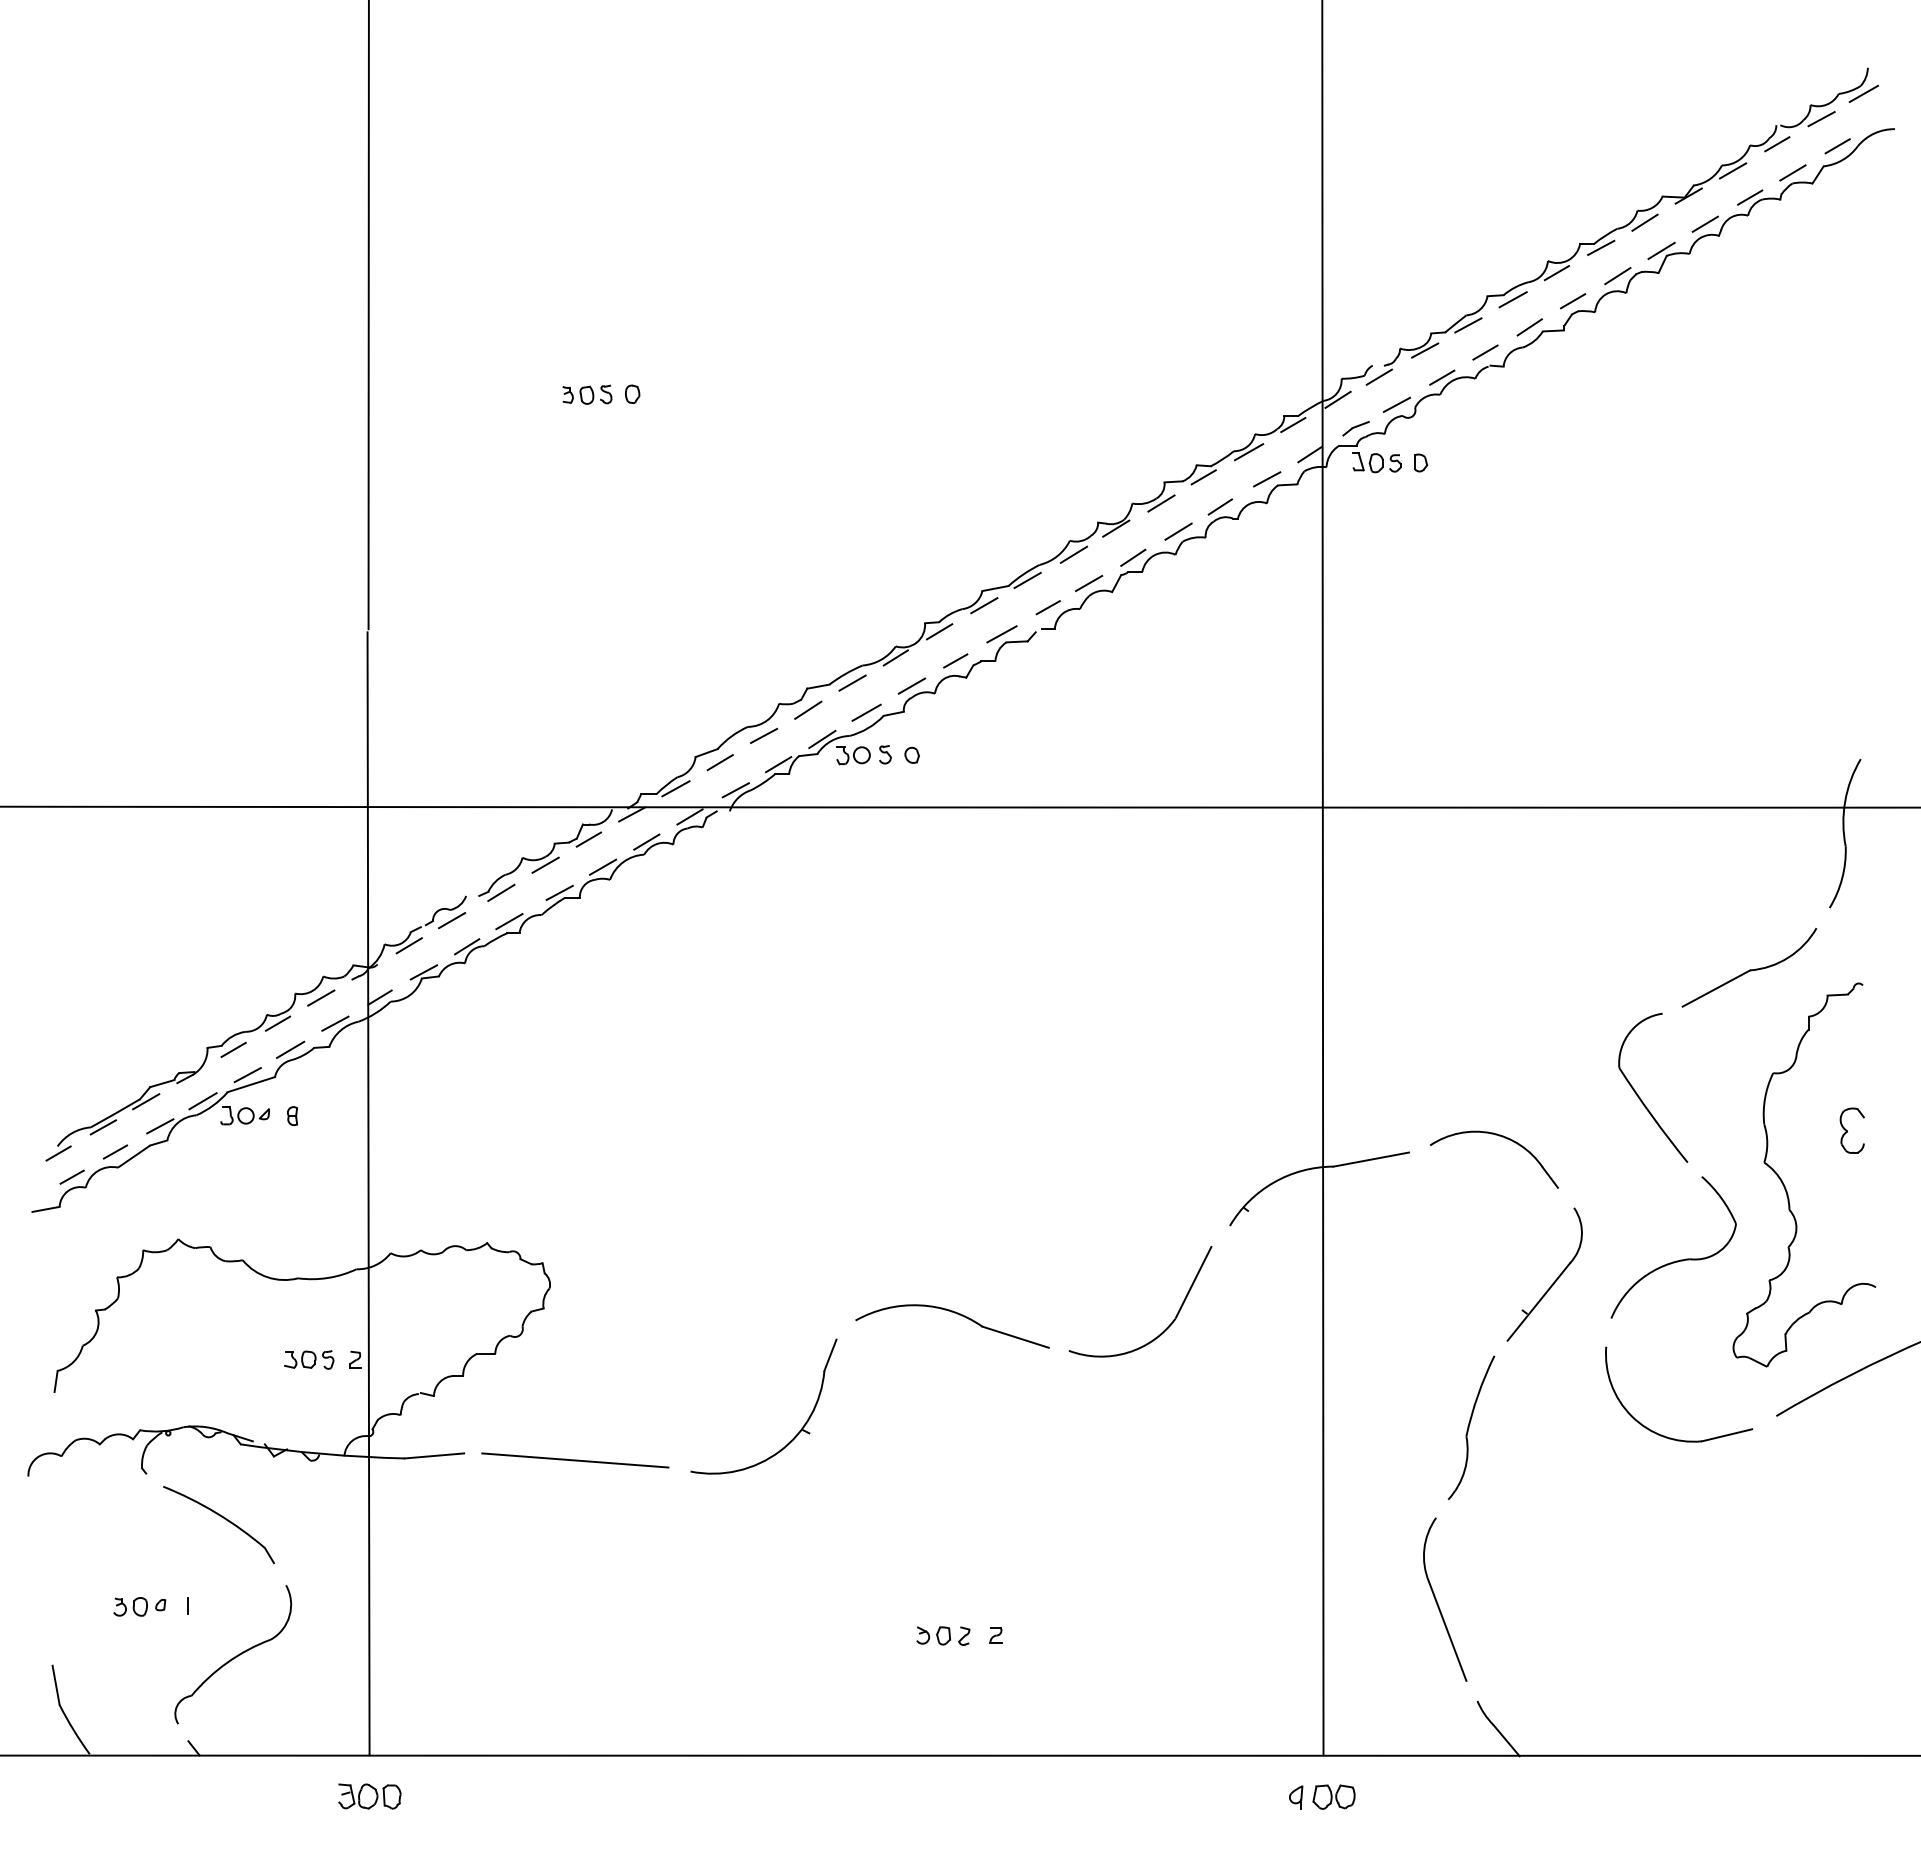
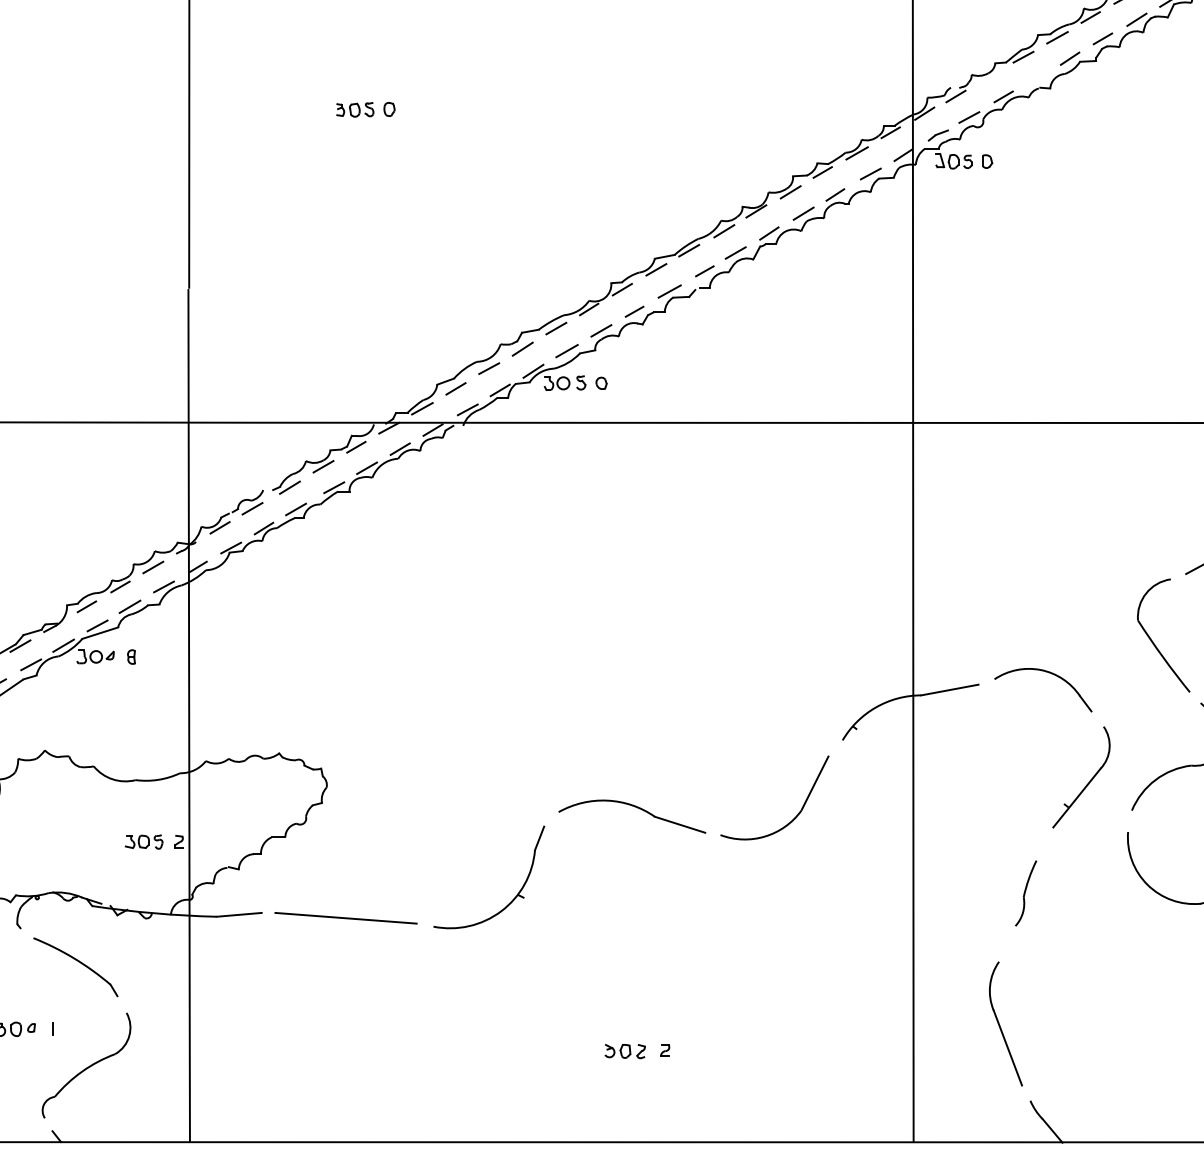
line: (1425, 350) -> (990, 76), removed
line: (1485, 352) -> (1036, 77), removed
part: (1471, 1427) -> (1025, 893), size x0.6

